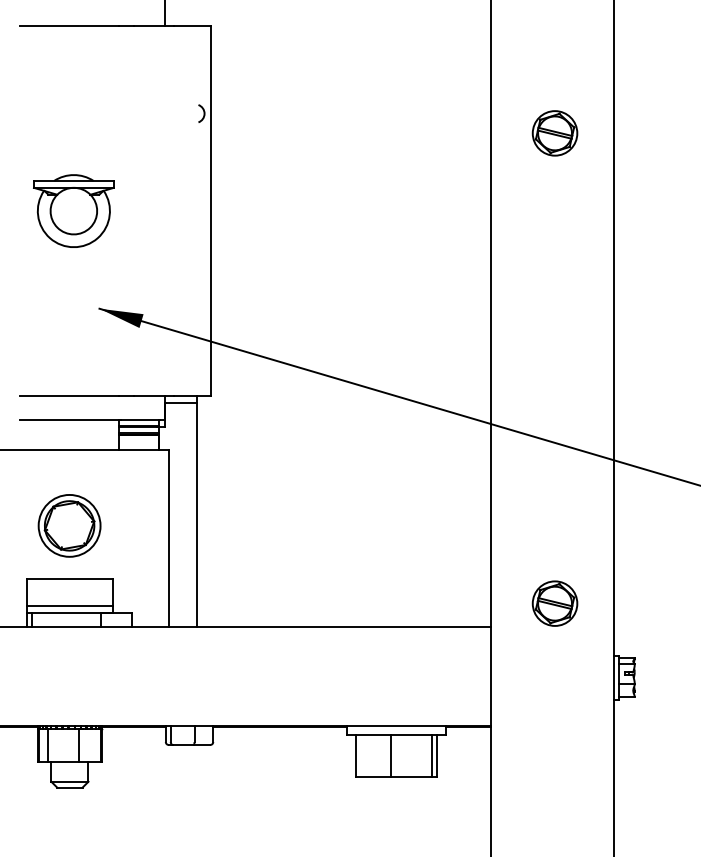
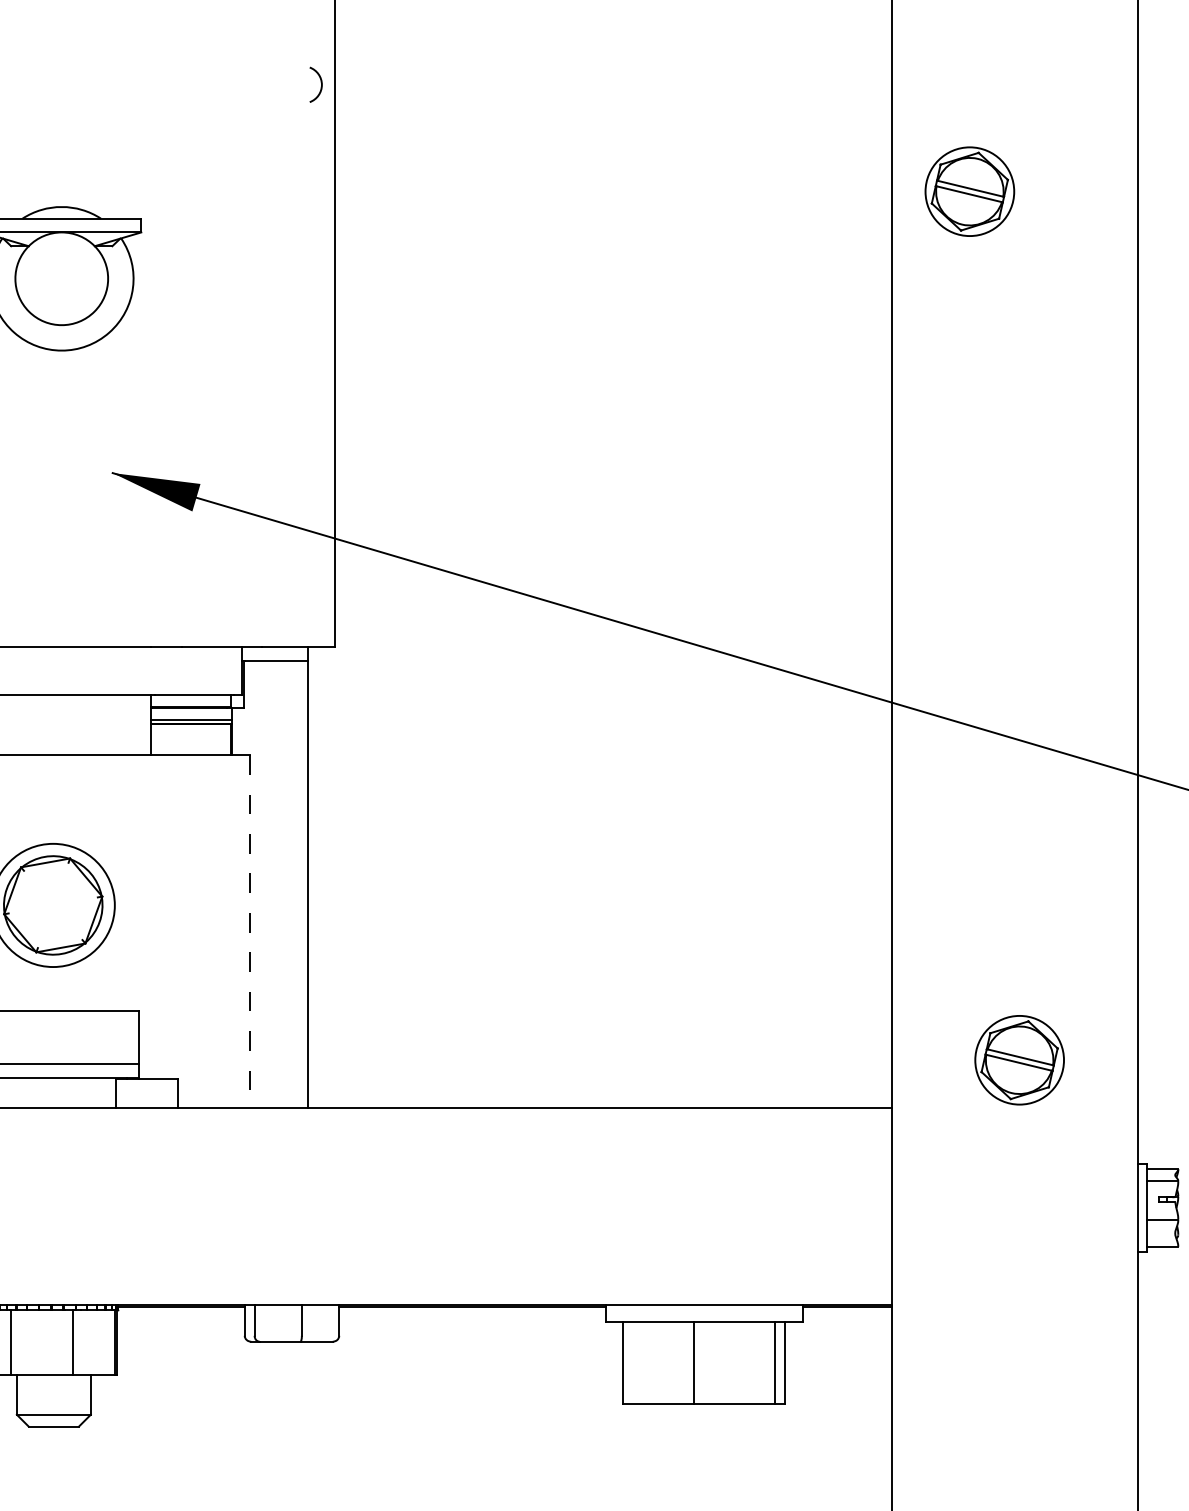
part: (554, 133) -> (968, 191), moved
line: (168, 538) -> (250, 930), solid -> dashed

